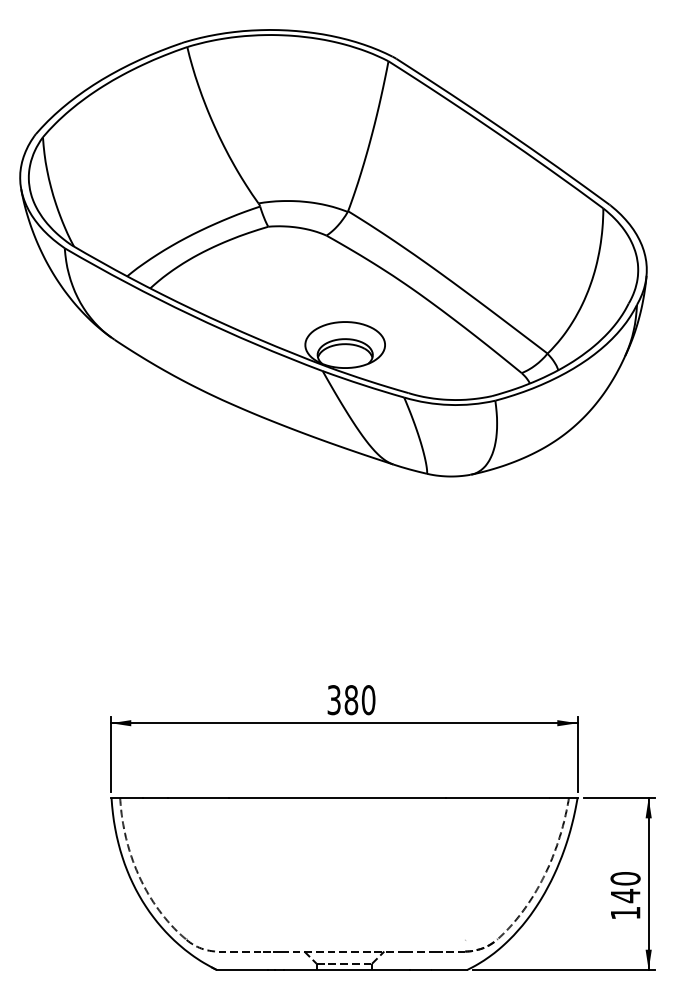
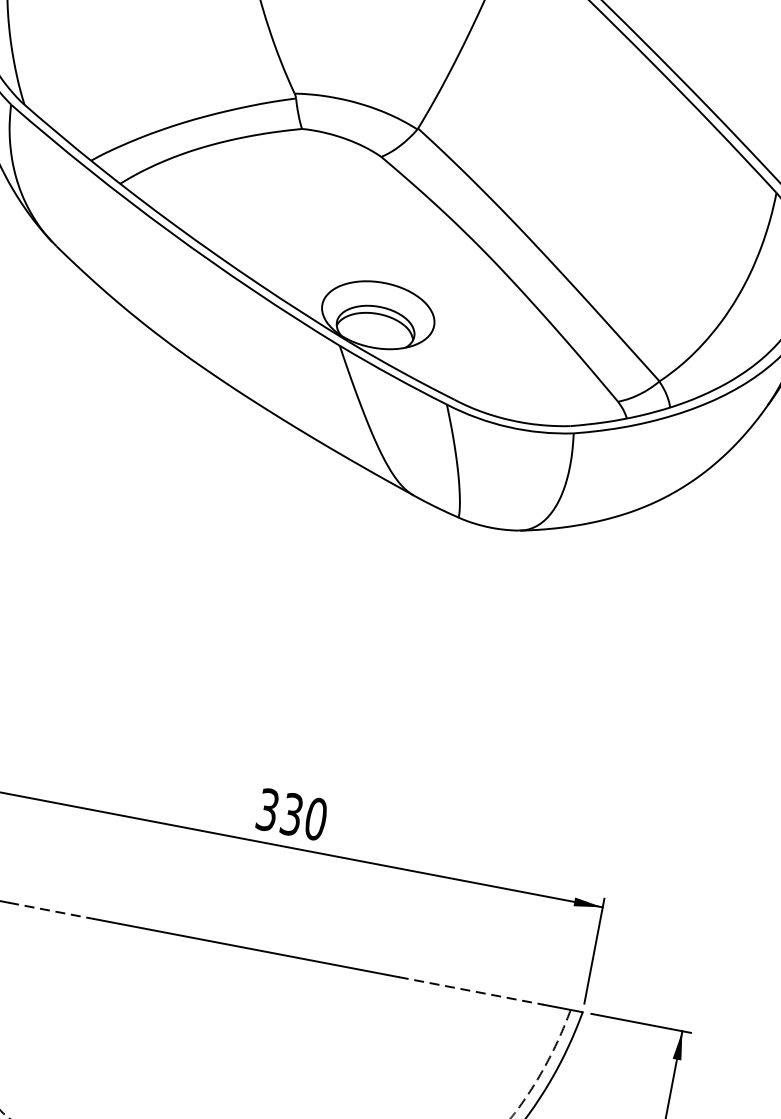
text: (351, 700) -> (292, 815), 380 -> 330
line: (199, 798) -> (52, 911), solid -> dashed
line: (497, 798) -> (470, 991), solid -> dashed

